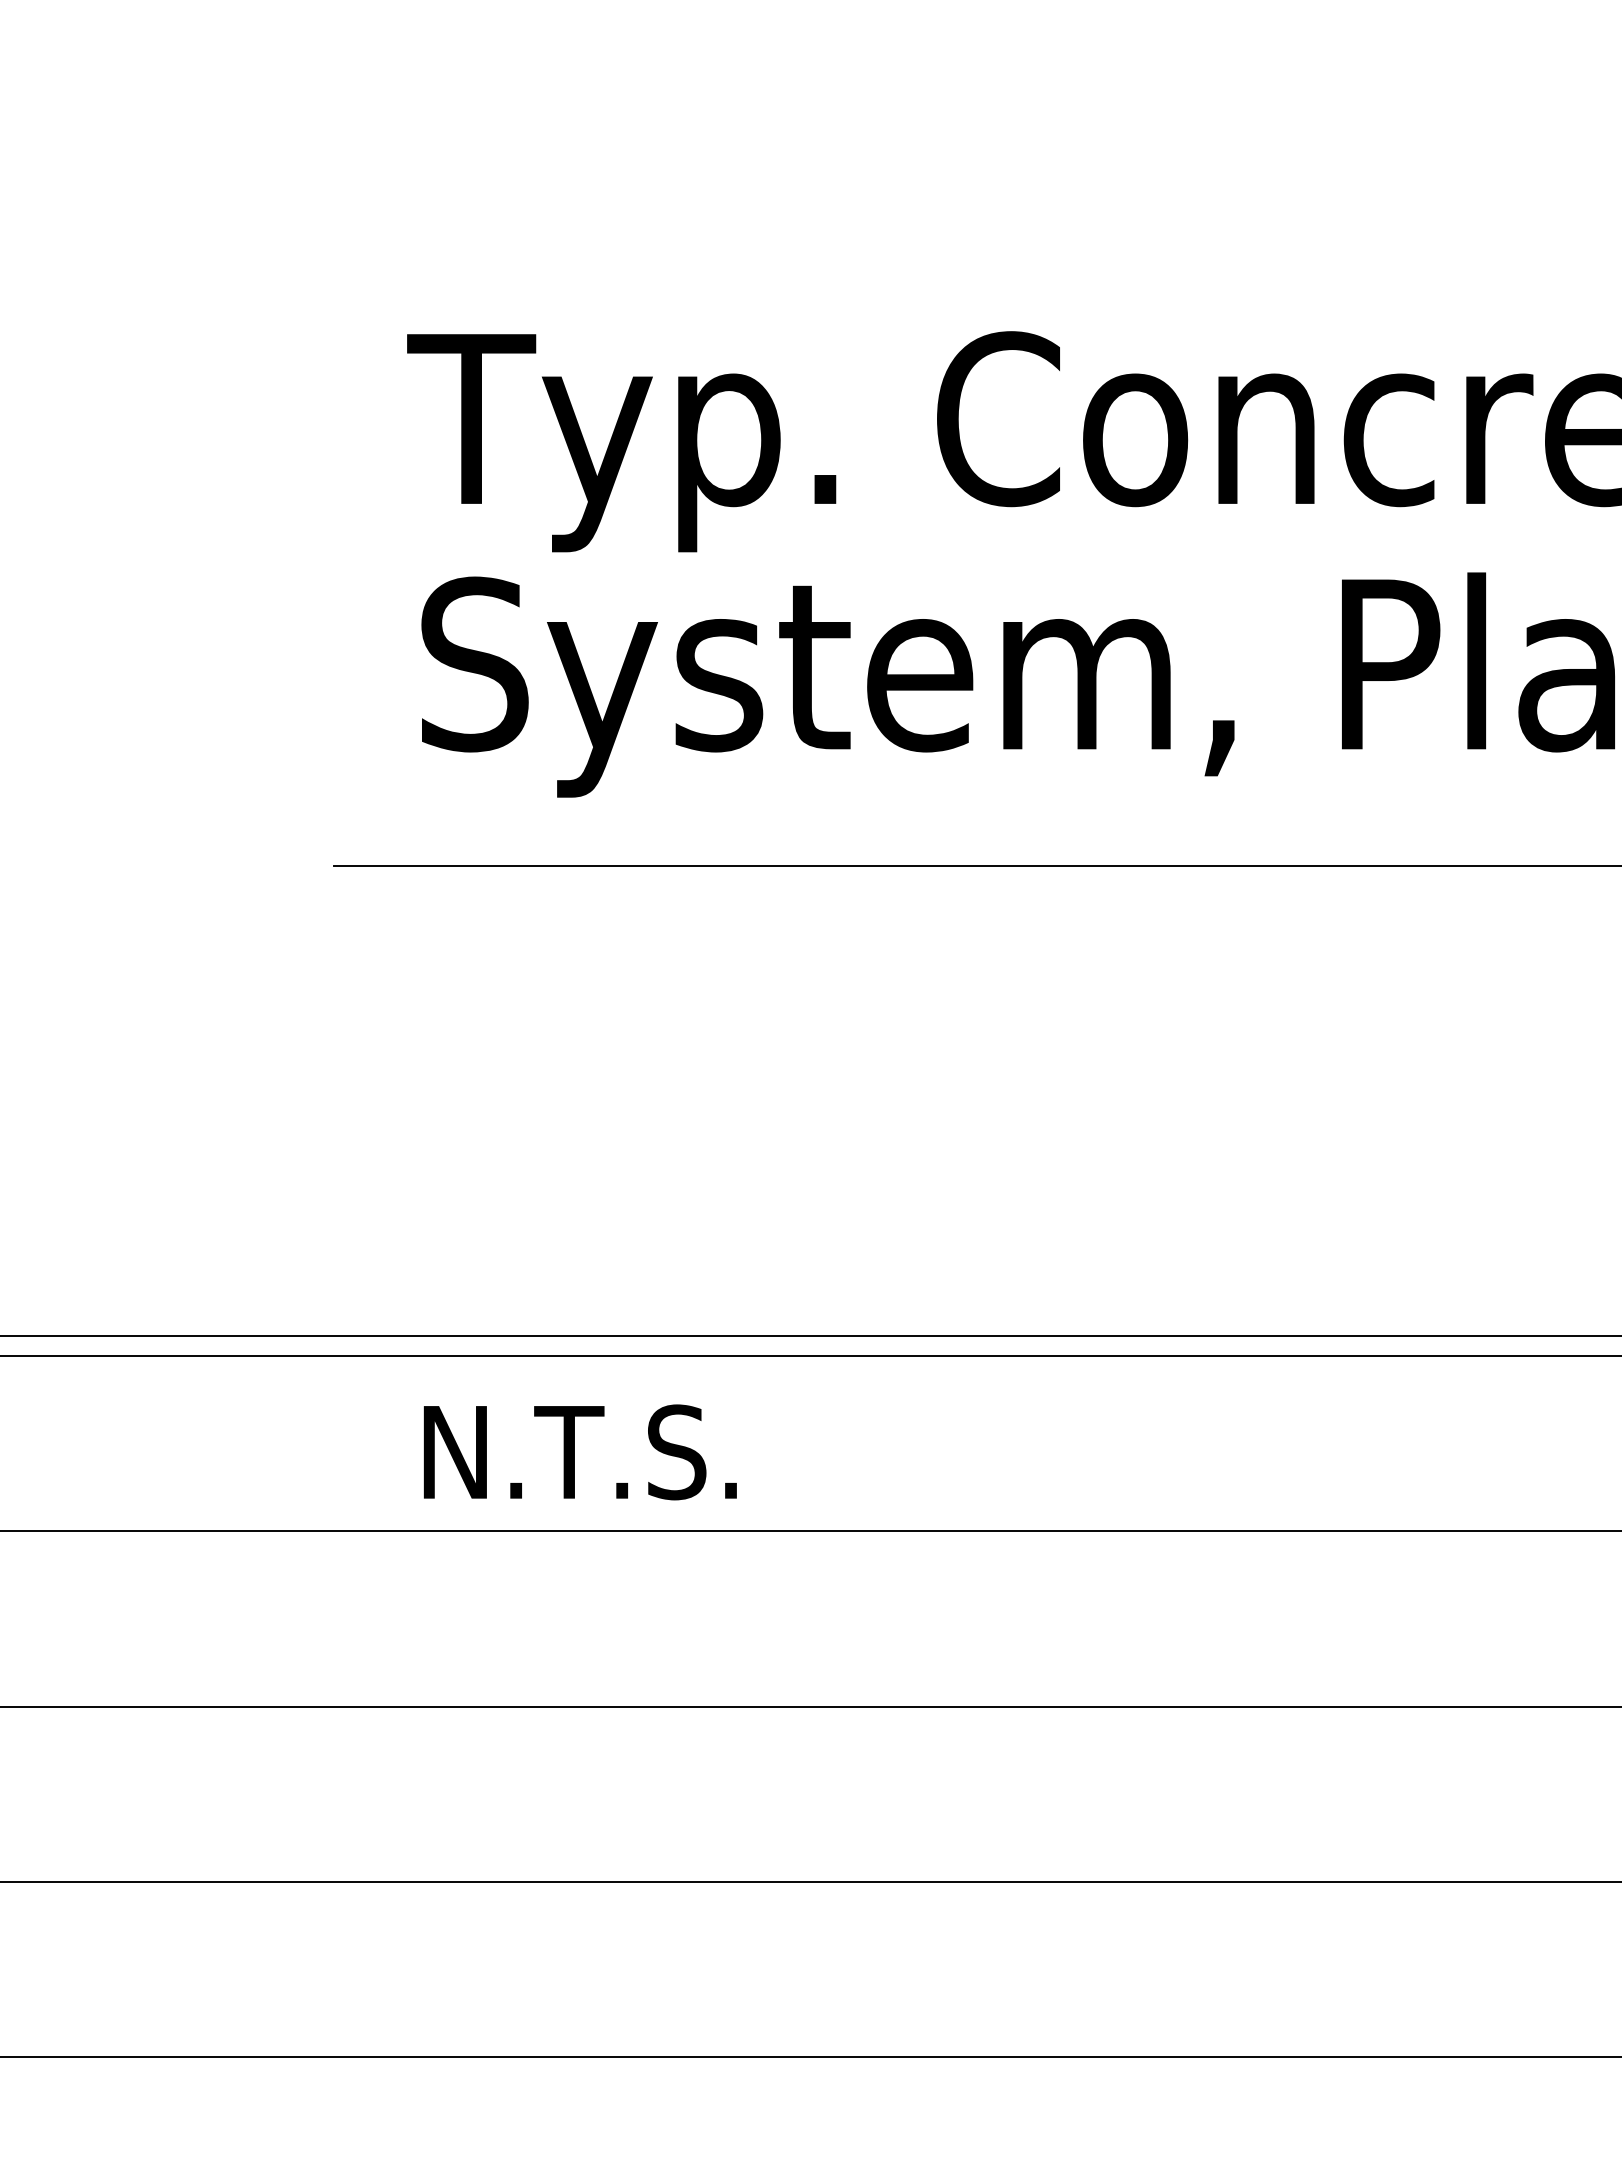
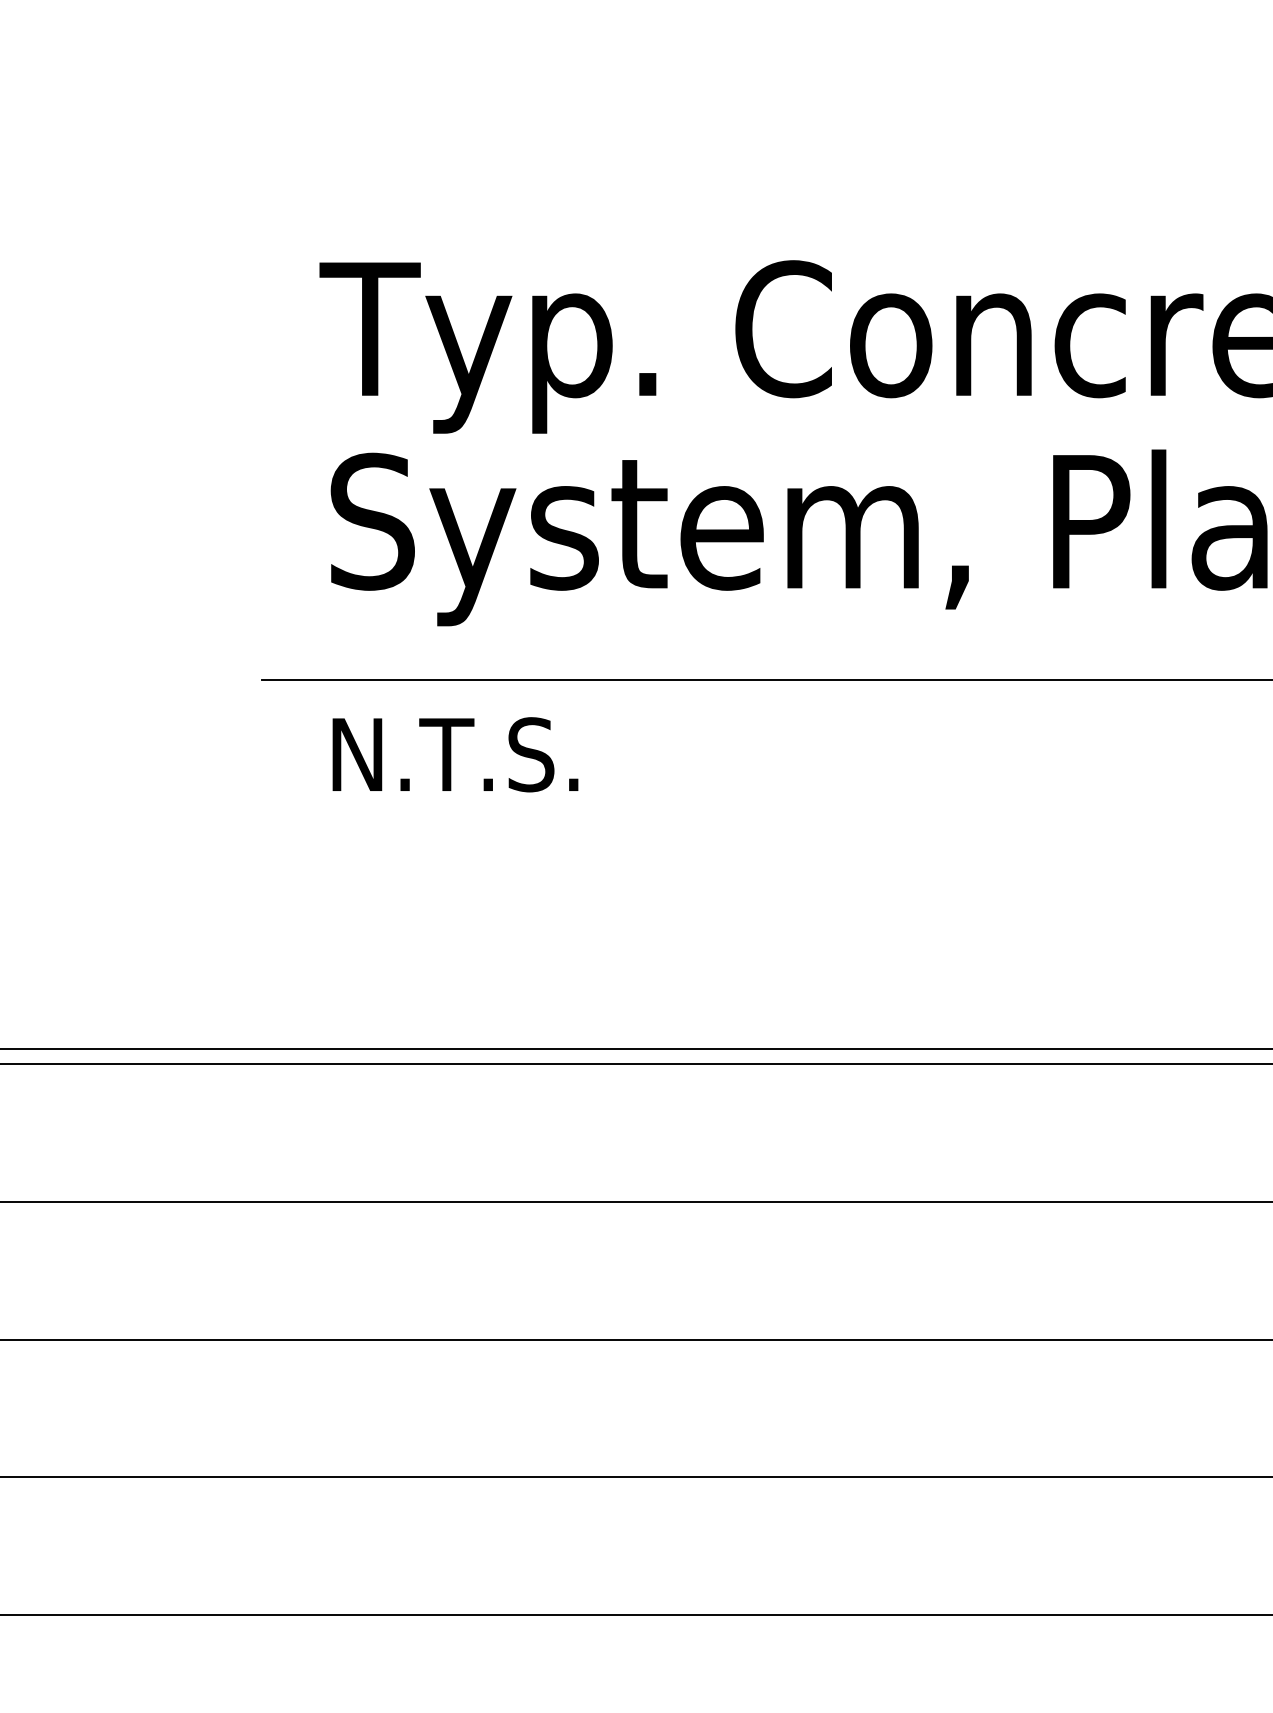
text: (580, 1452) -> (455, 754), moved

